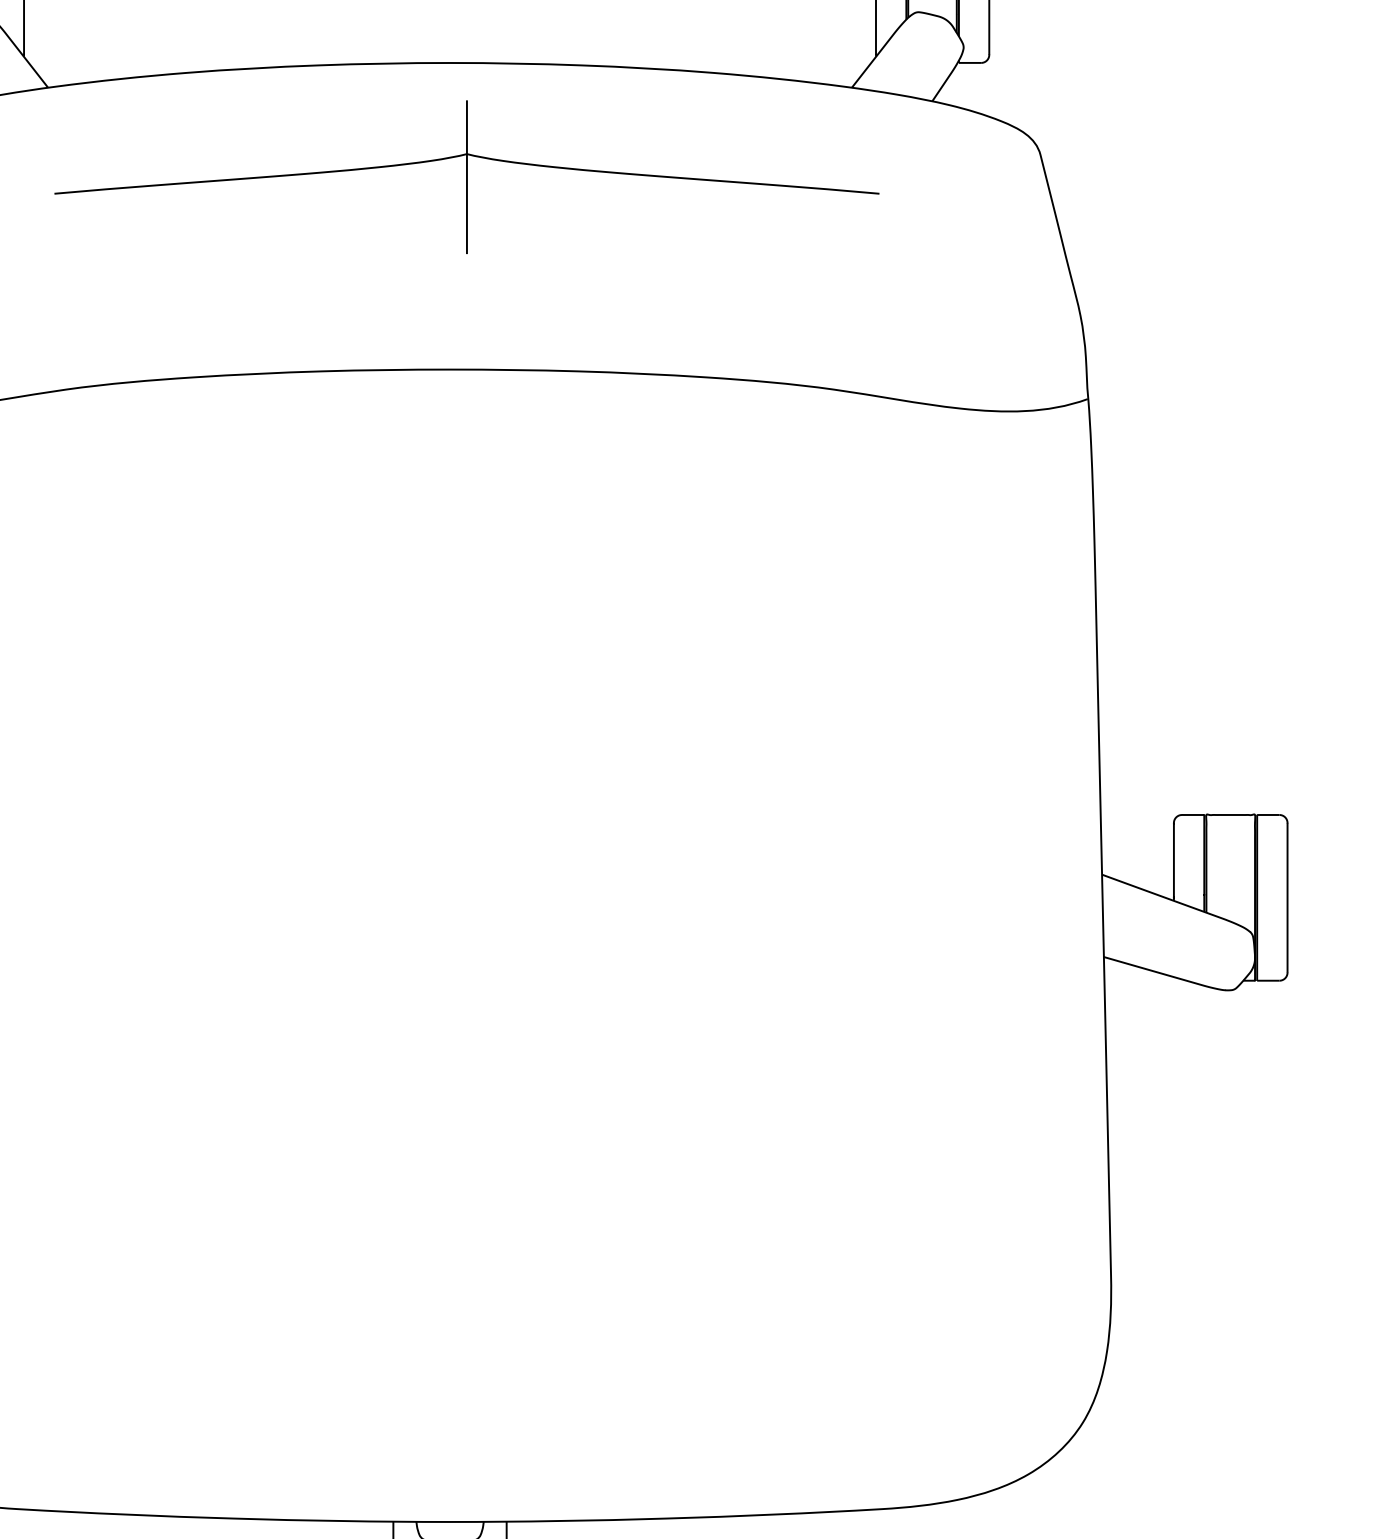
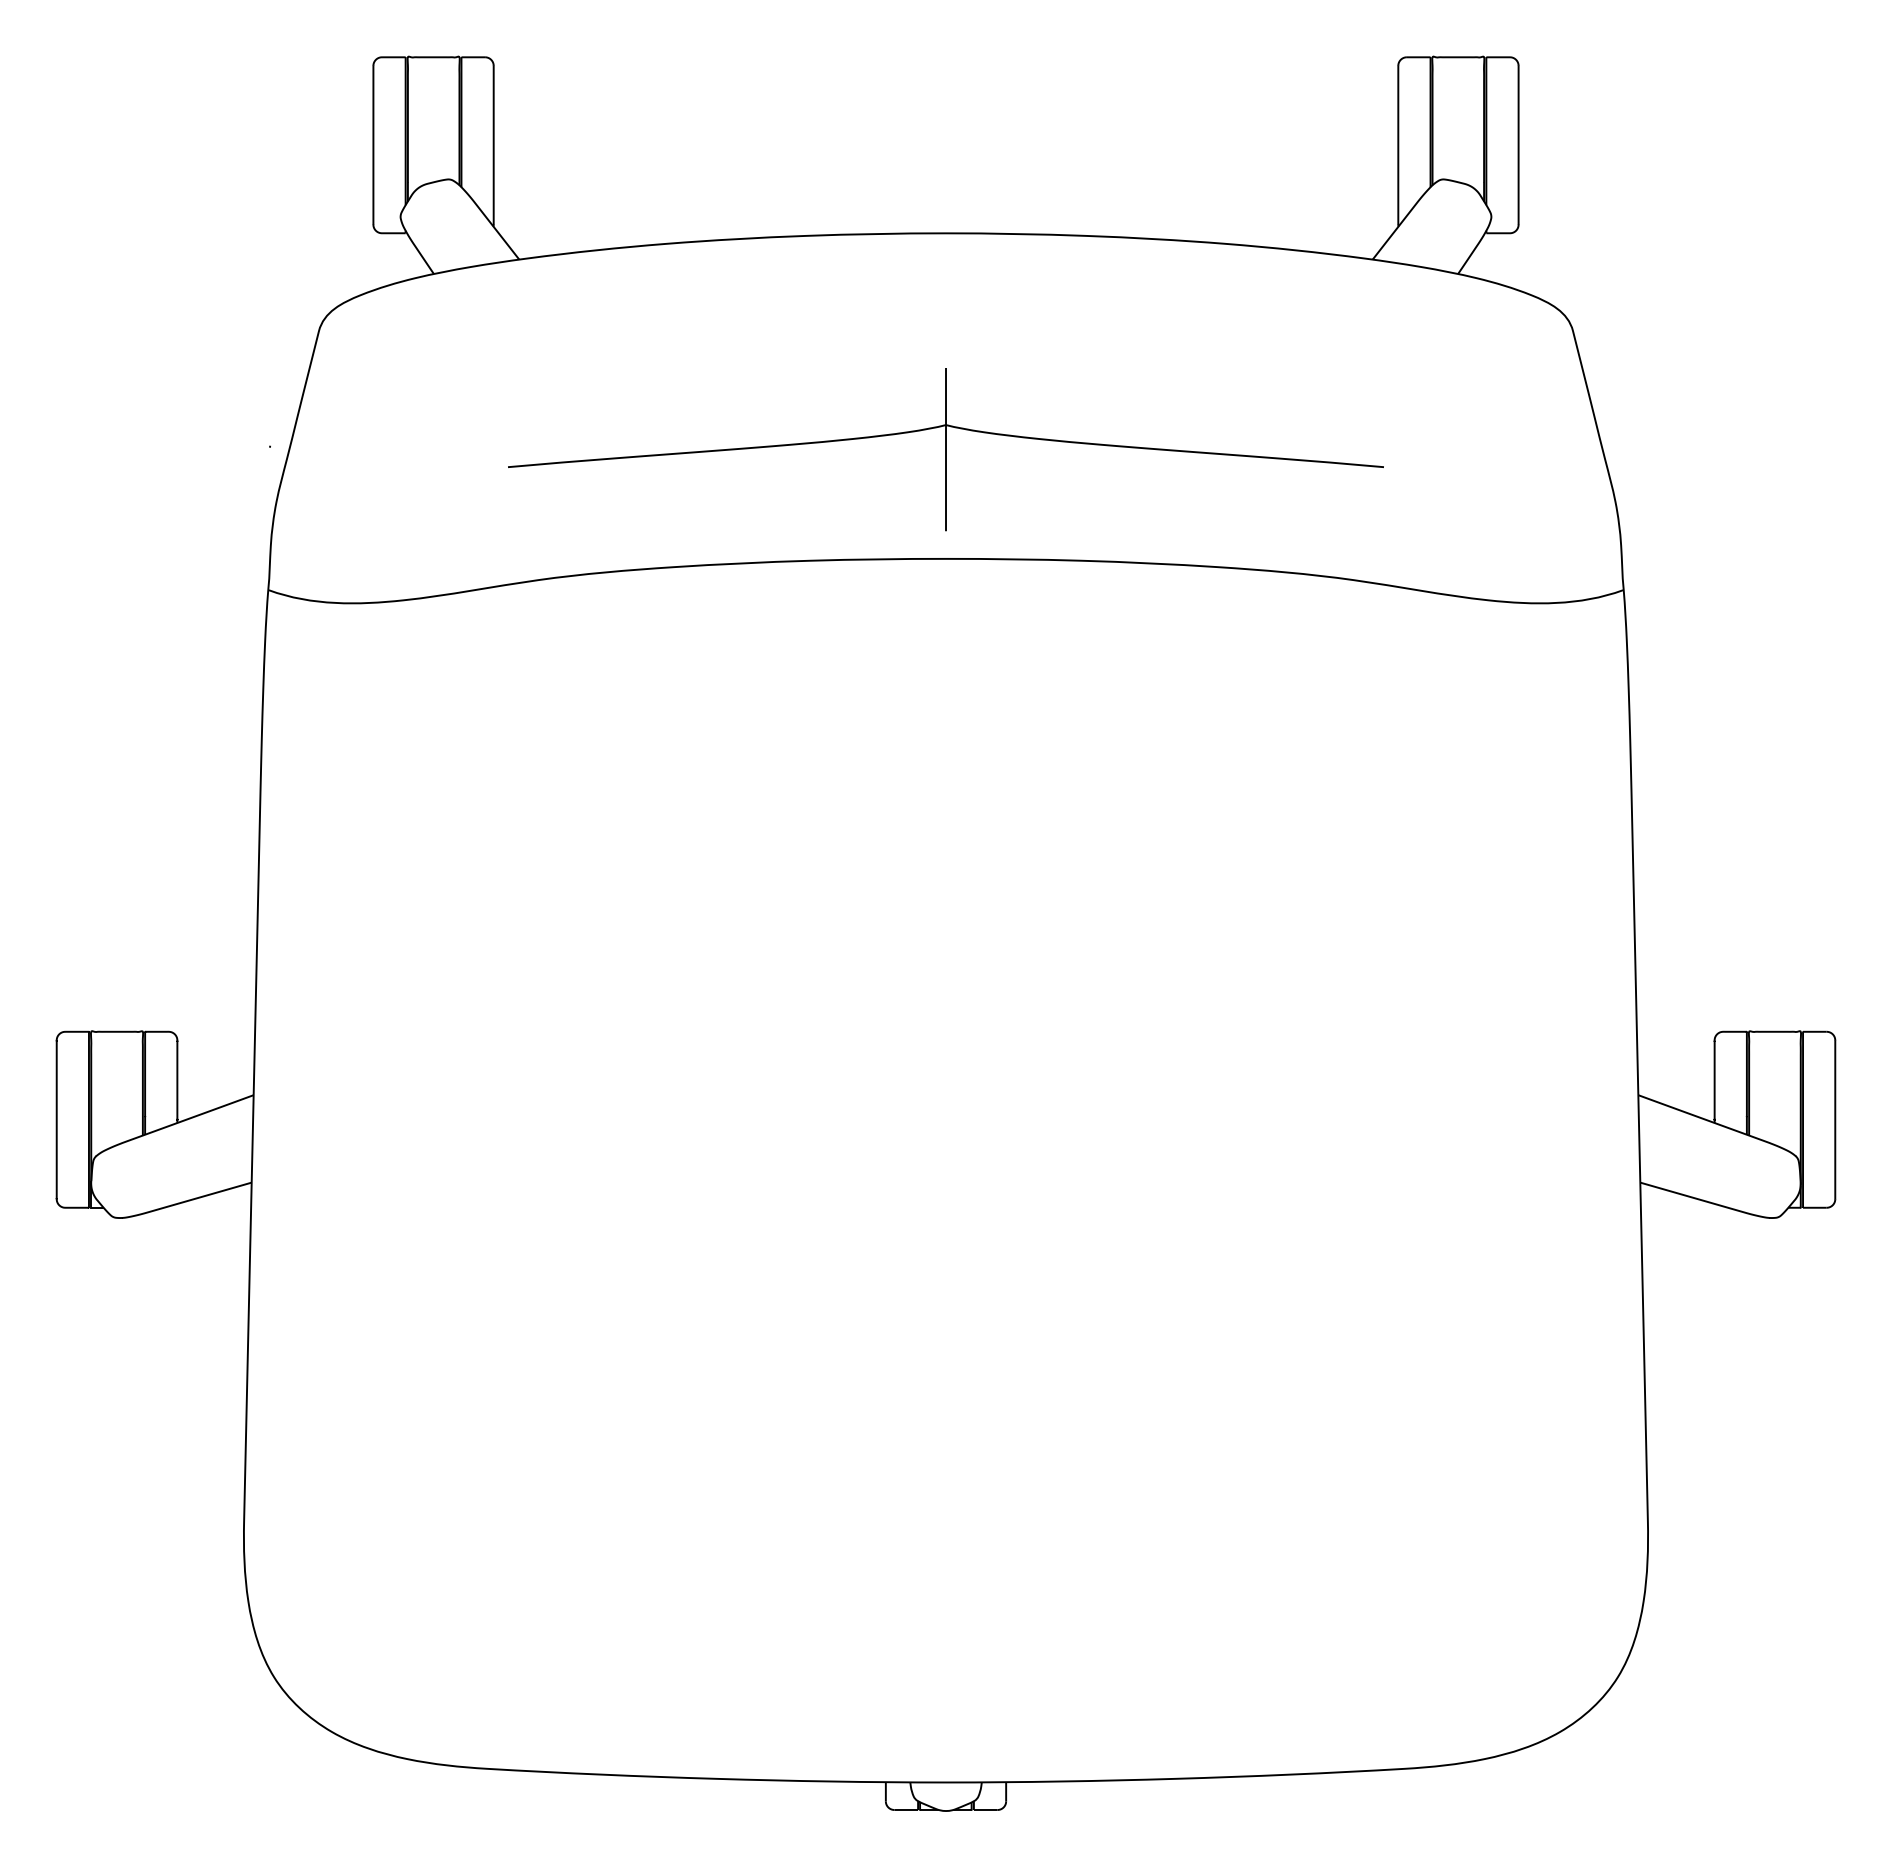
part: (466, 177) -> (945, 449), moved

